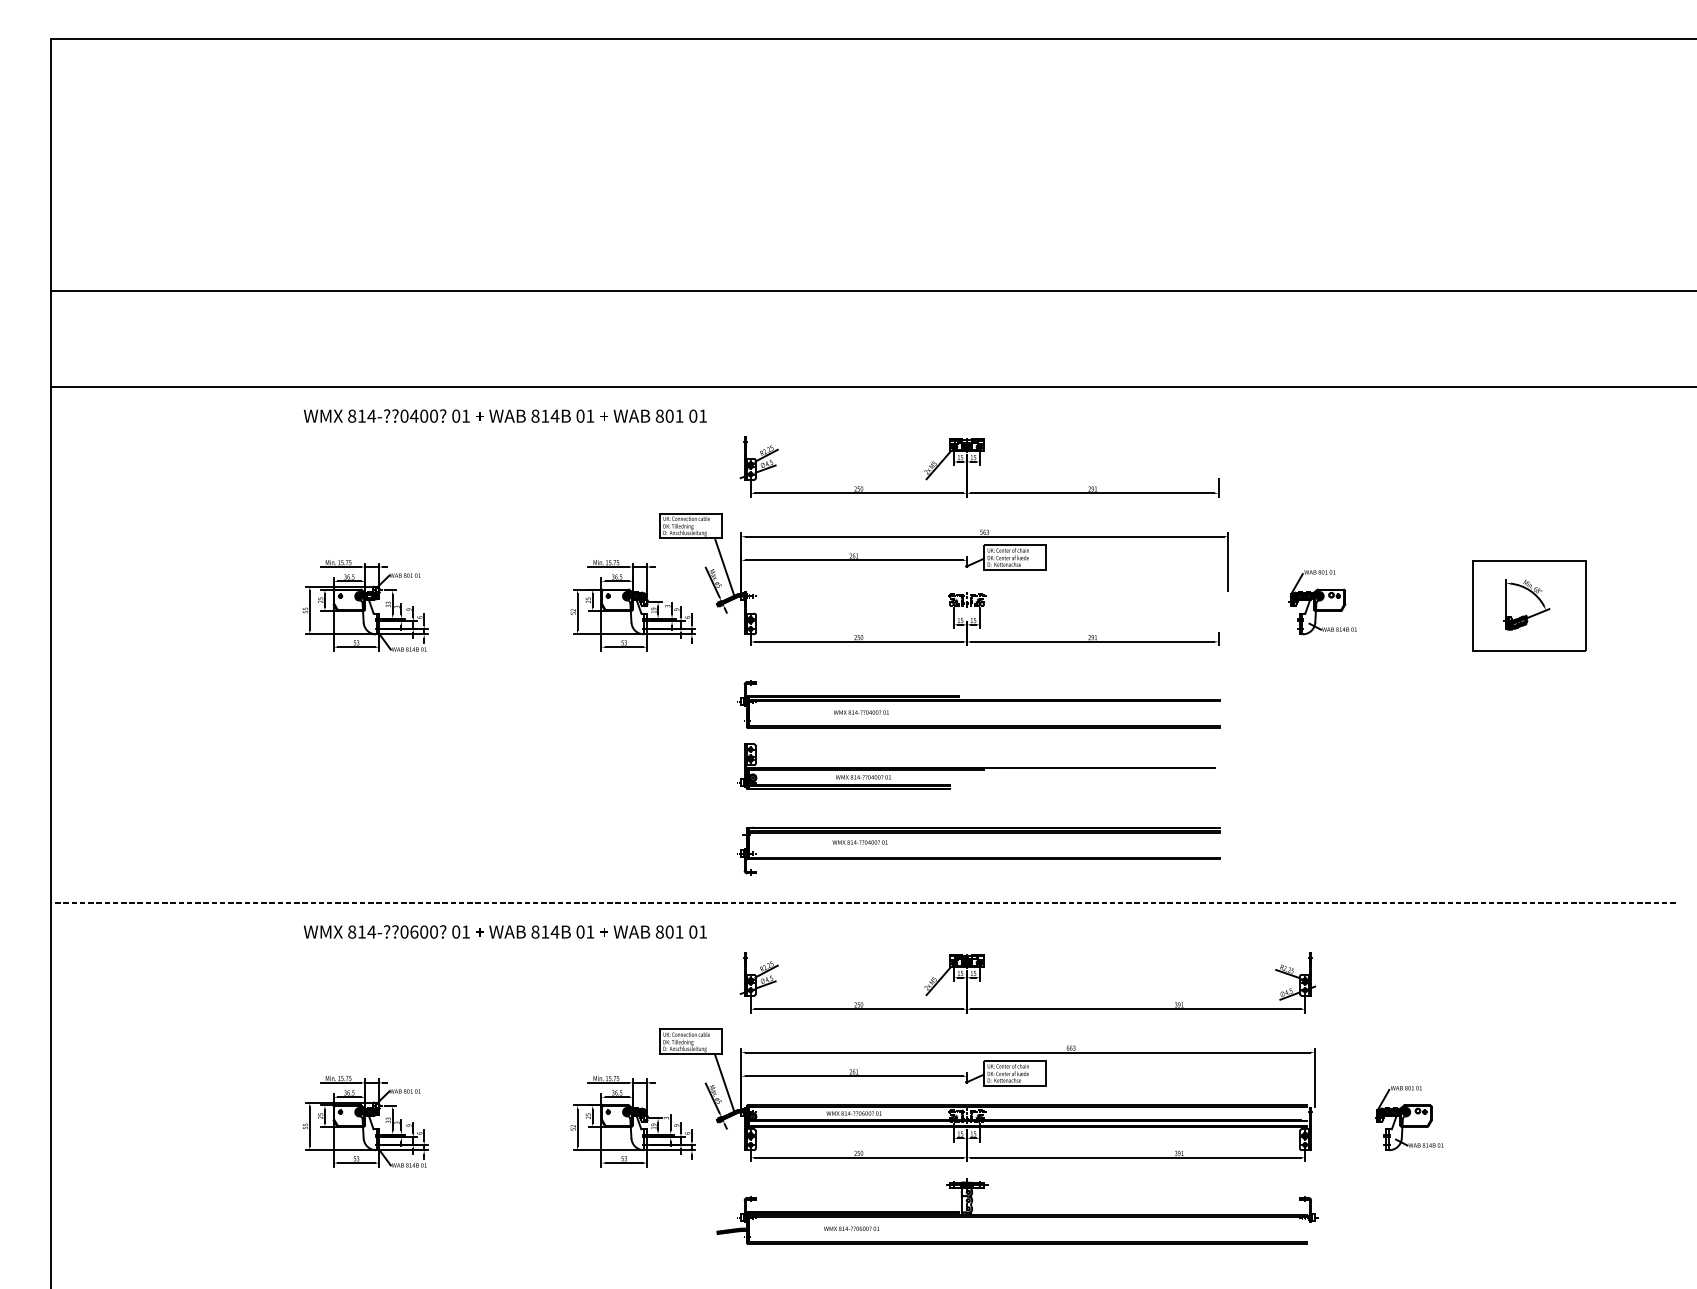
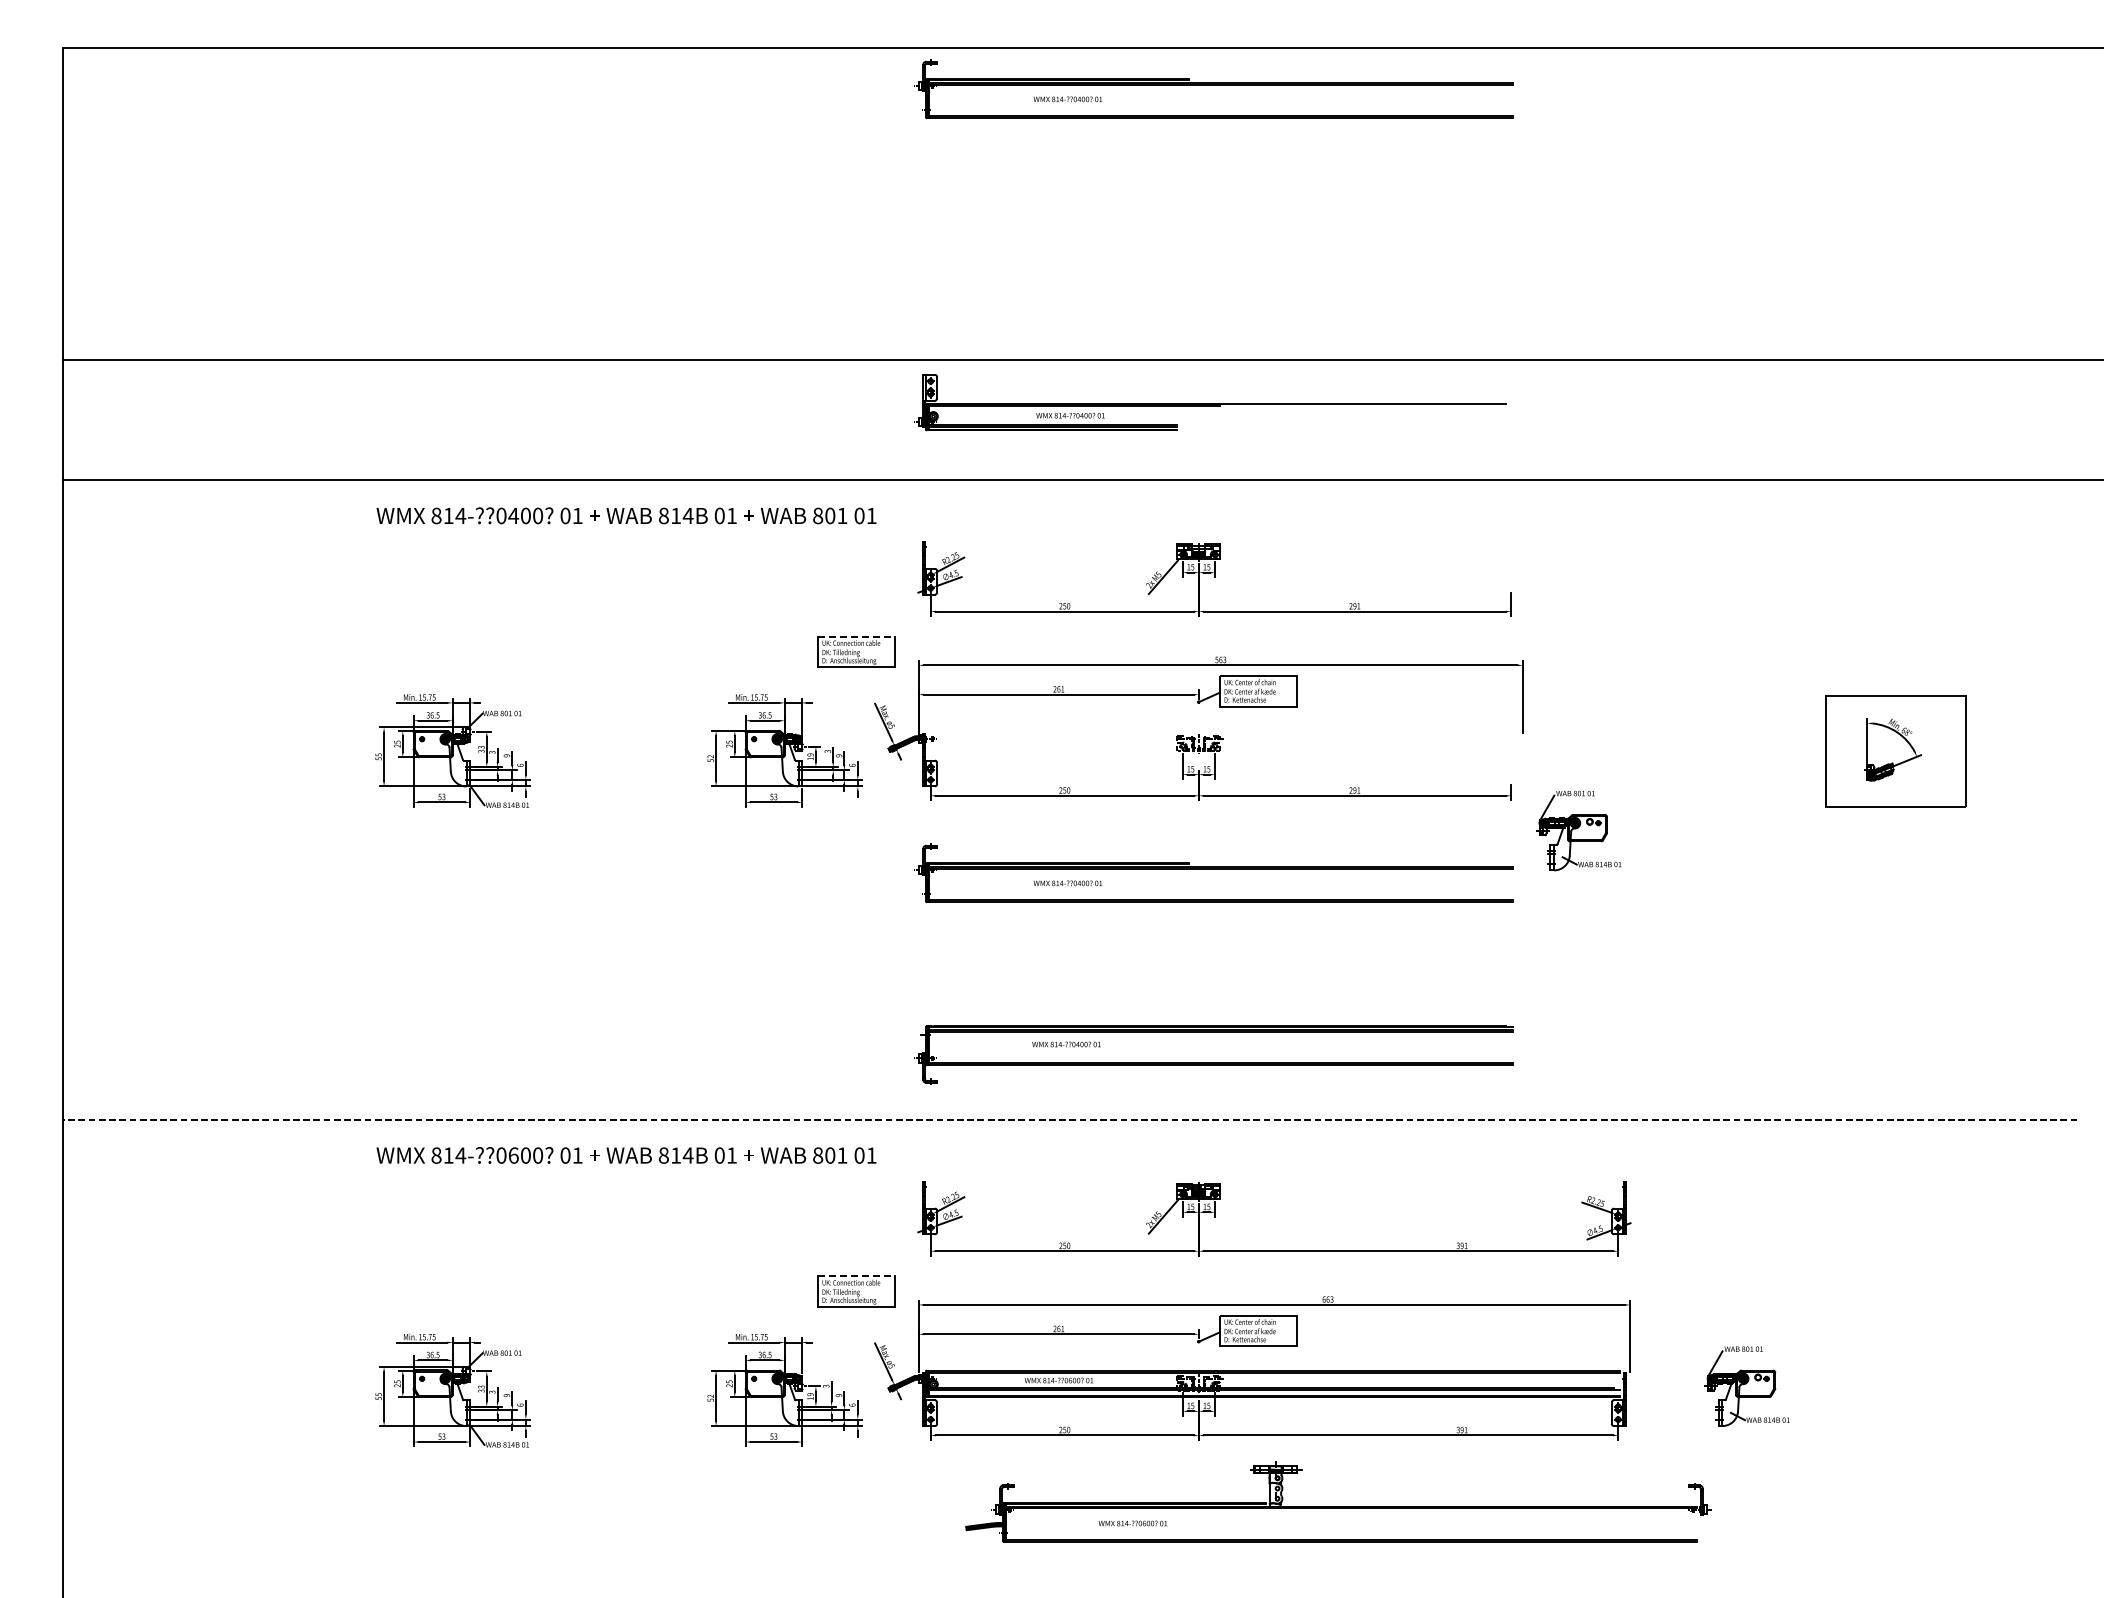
part: (978, 72) -> (1213, 89), added
line: (691, 513) -> (857, 636), solid -> dashed
line: (724, 567) -> (898, 703), removed
part: (1322, 602) -> (1578, 830), moved
part: (976, 766) -> (1210, 402), moved
line: (691, 1029) -> (857, 1276), solid -> dashed
line: (724, 1083) -> (898, 1343), removed
part: (1017, 1211) -> (1338, 1501), moved

